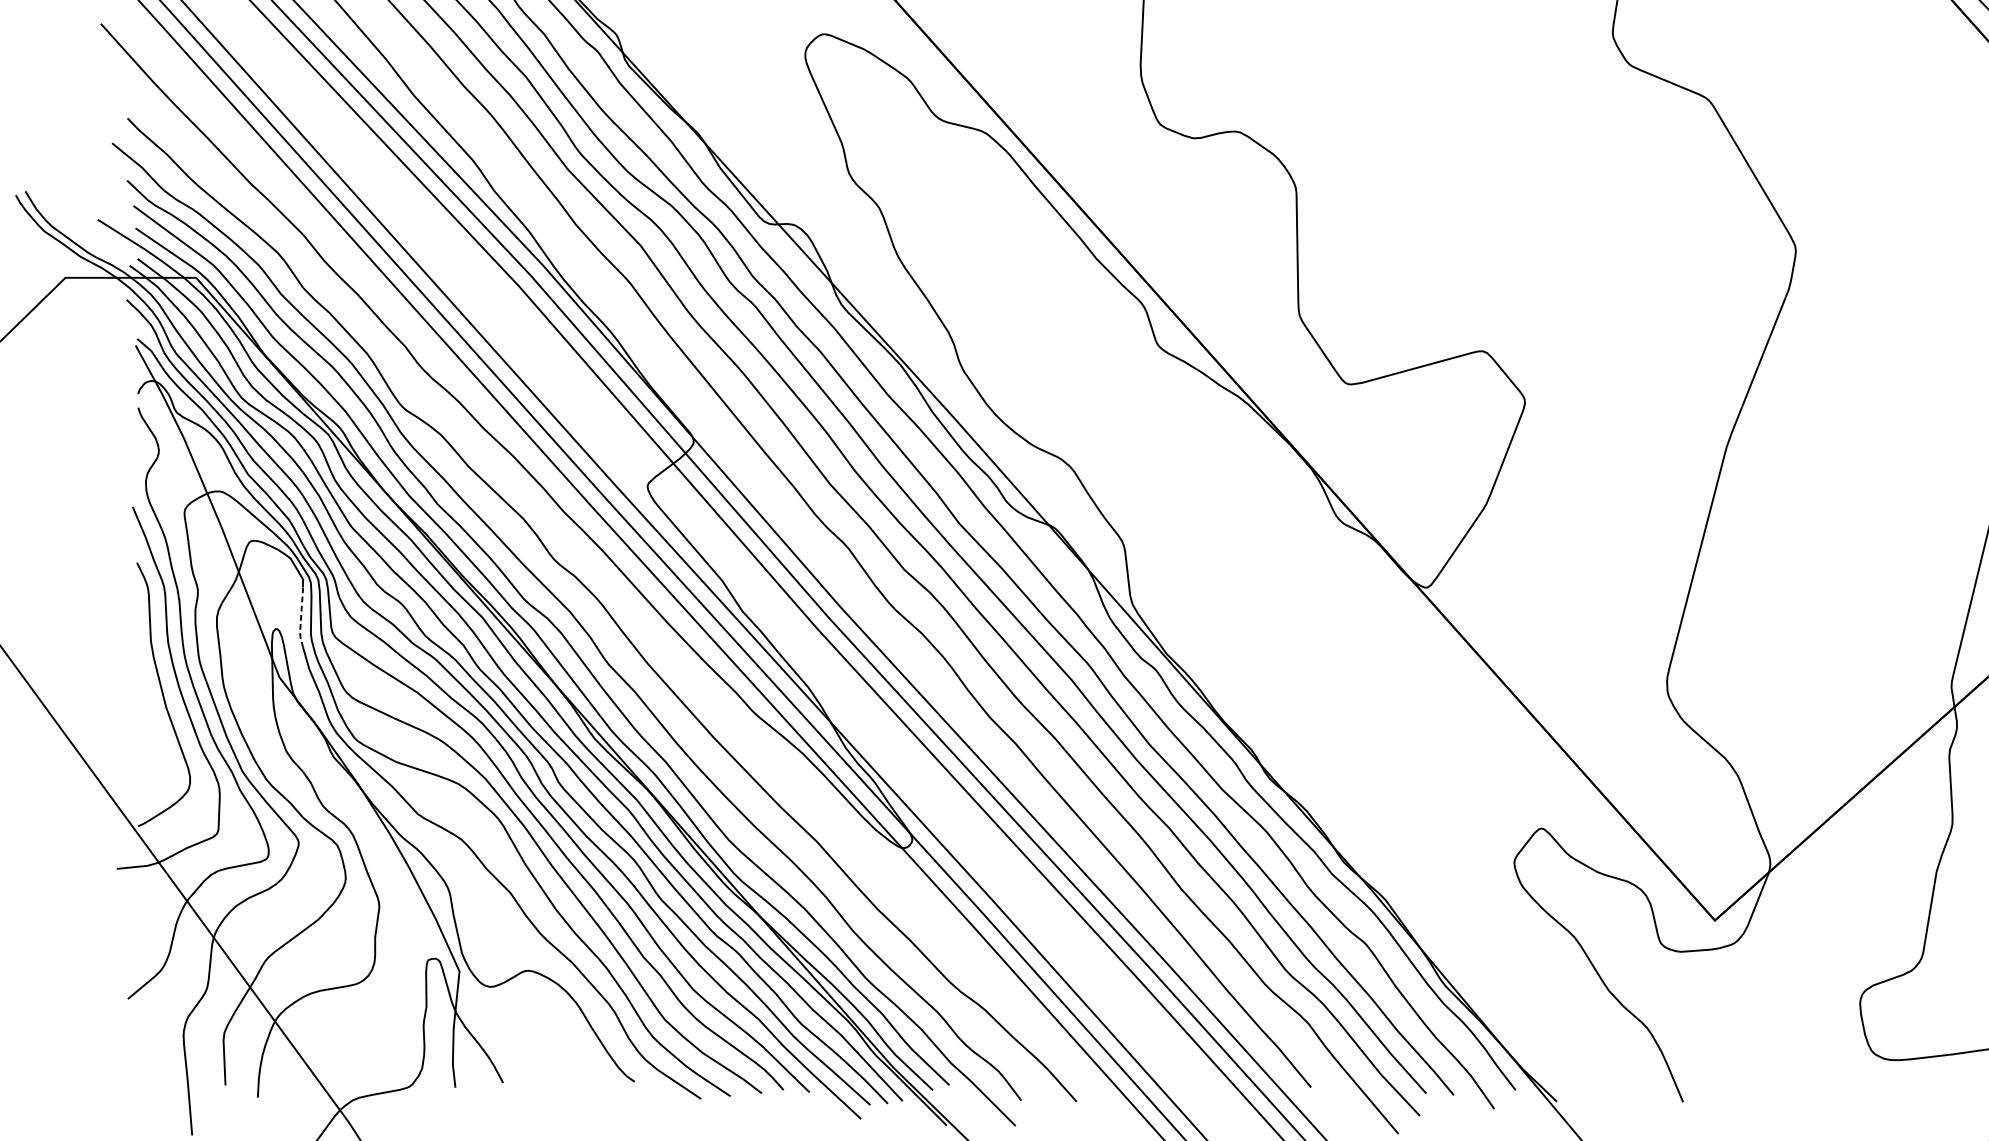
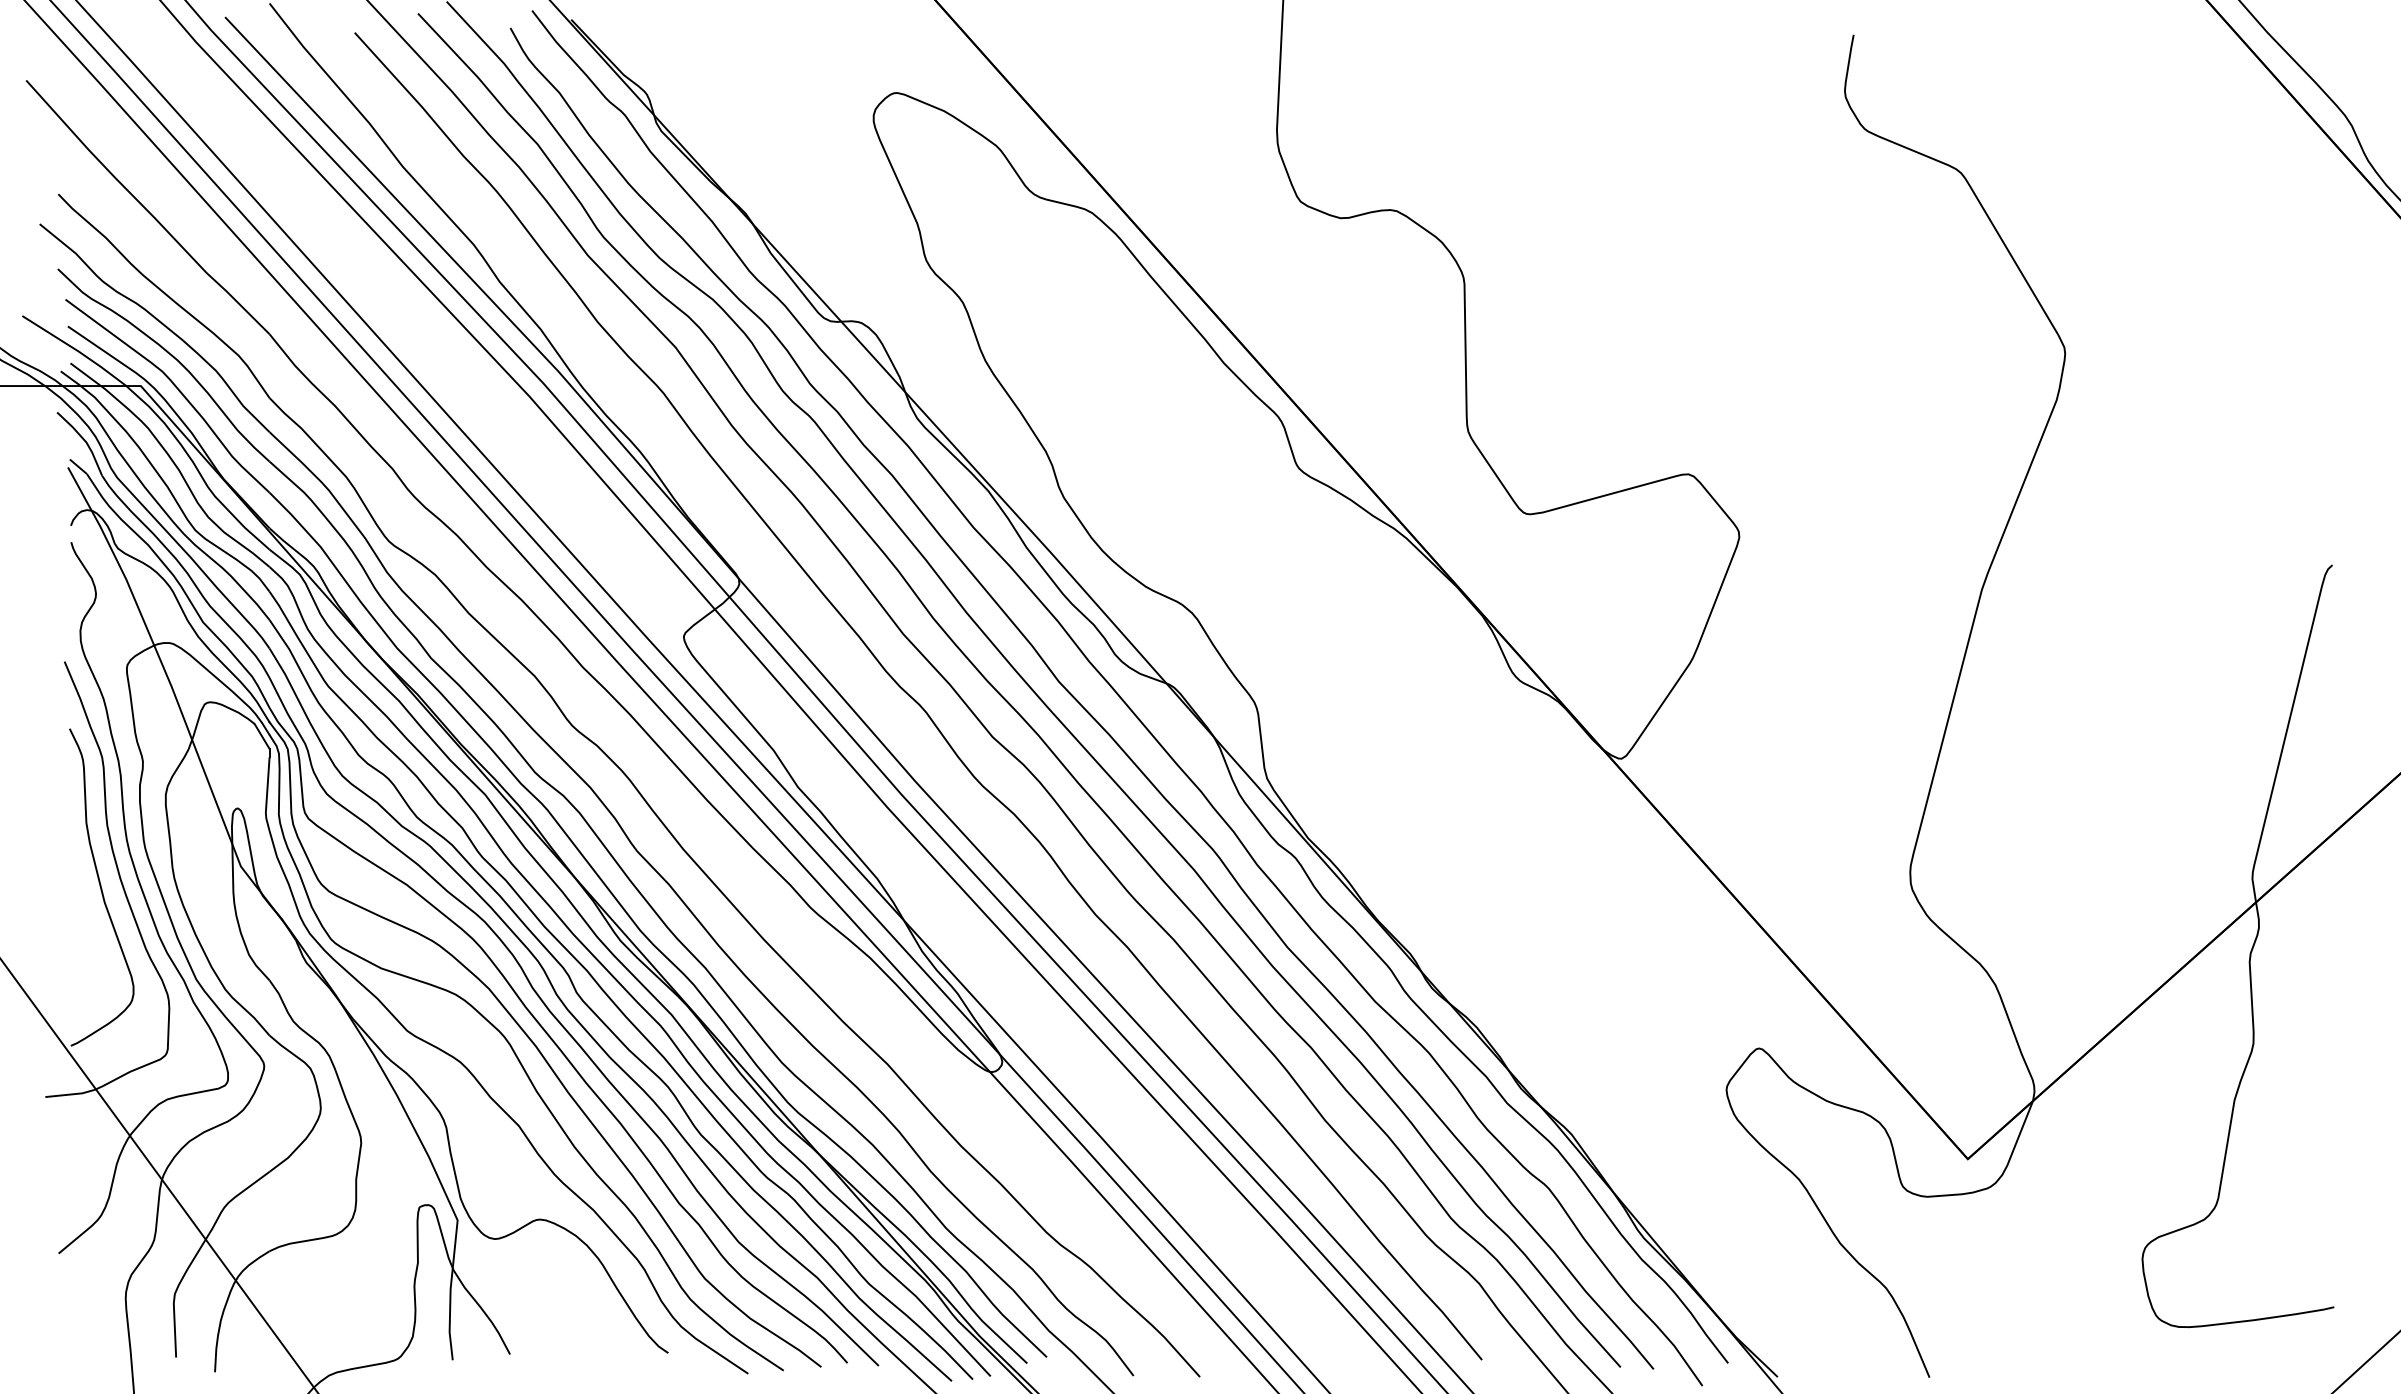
line: (301, 617) -> (267, 794), dashed -> solid

